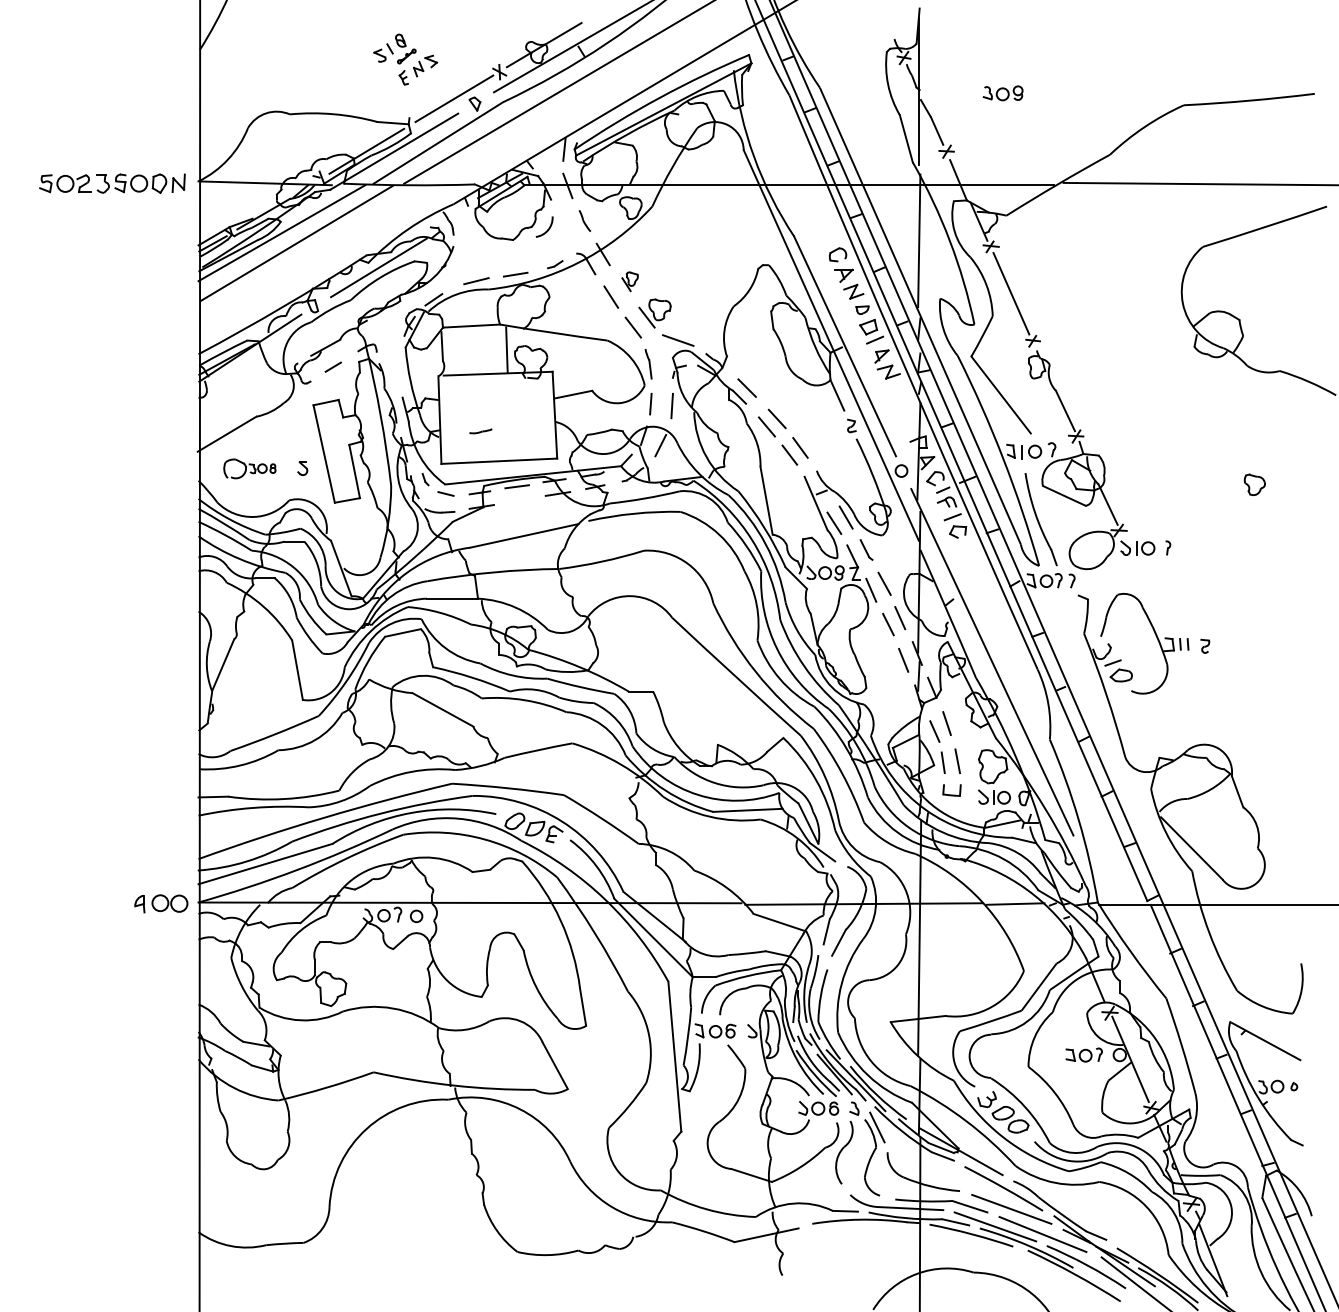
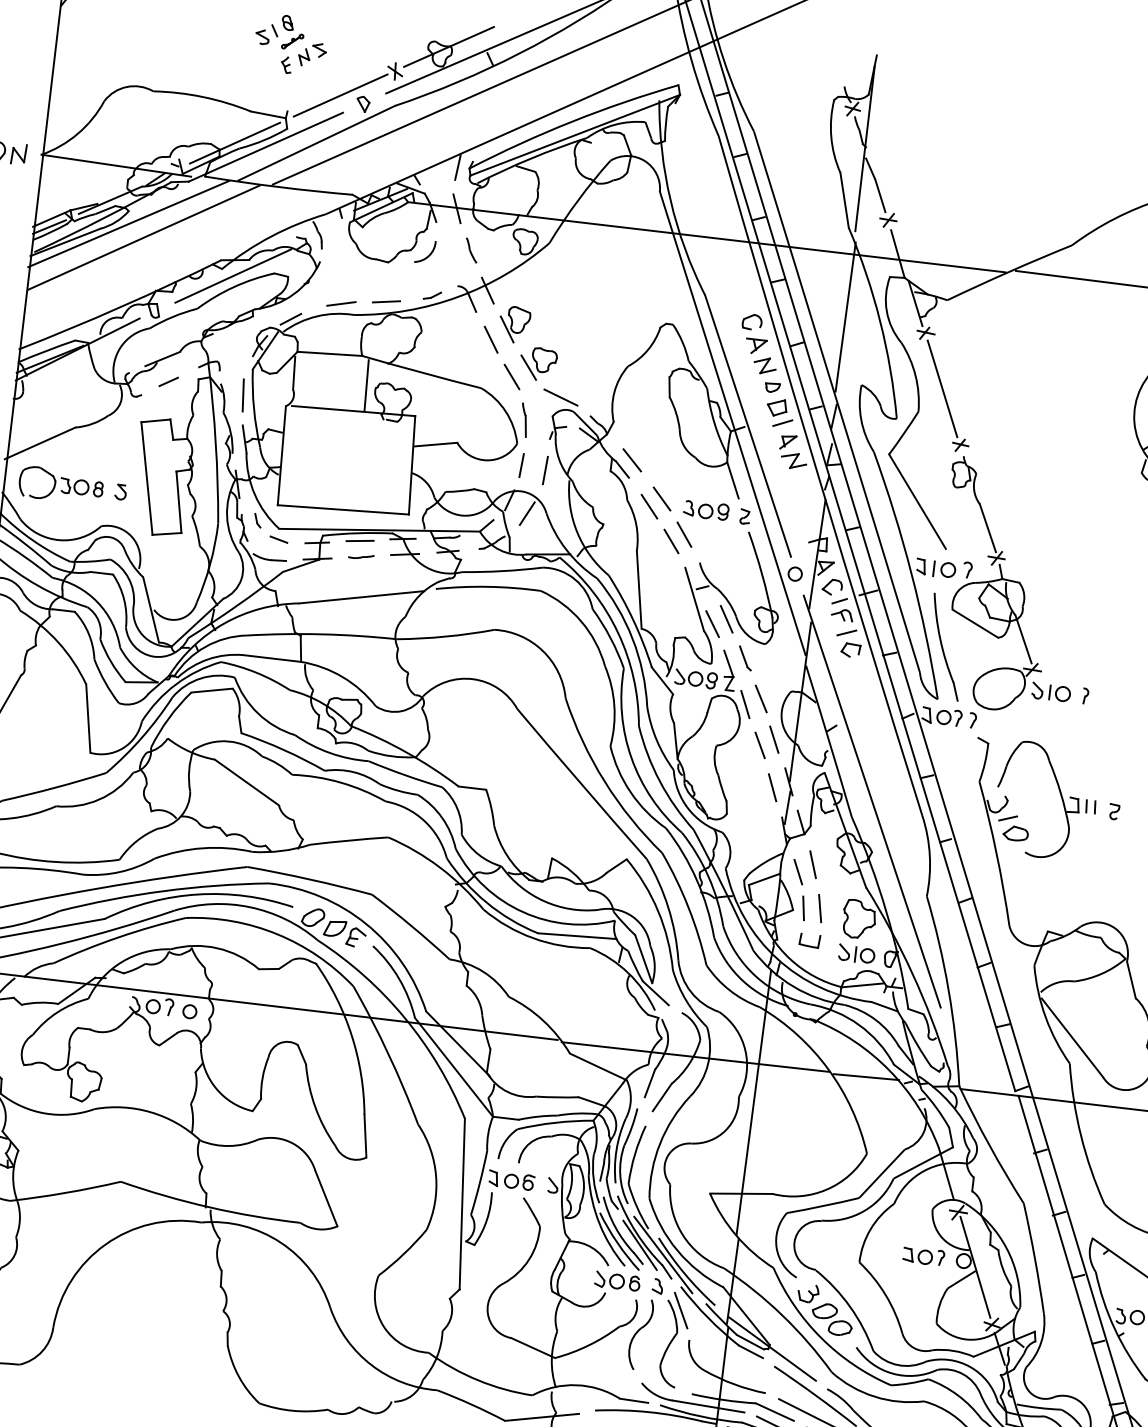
part: (1002, 93) -> (705, 510), moved
part: (629, 281) -> (513, 324), size x1.67
line: (399, 371) -> (242, 395), added
line: (480, 431) -> (360, 556), moved
part: (249, 468) -> (60, 484), size x1.43

